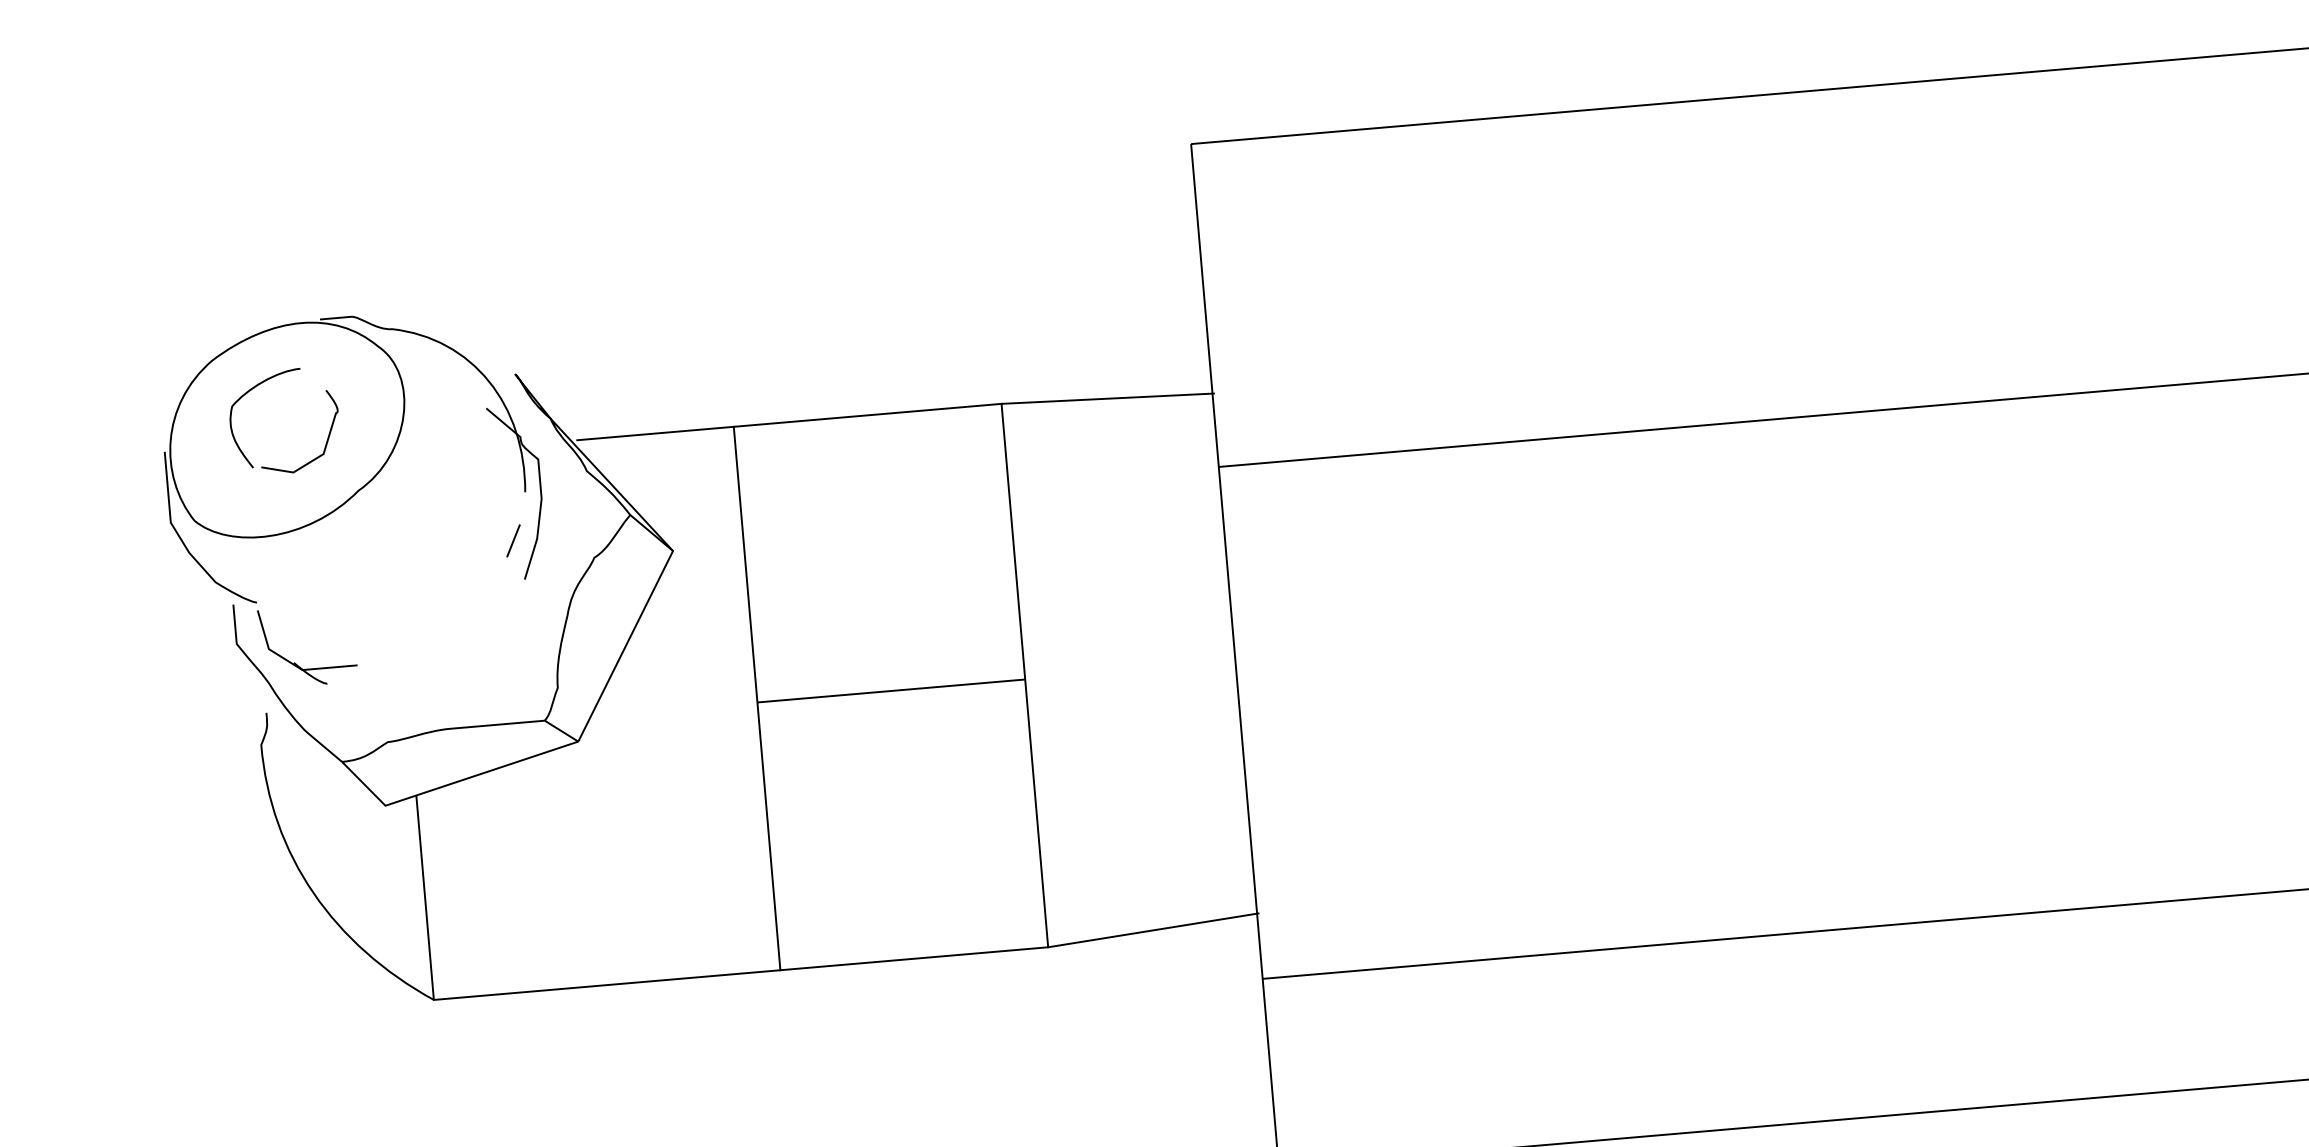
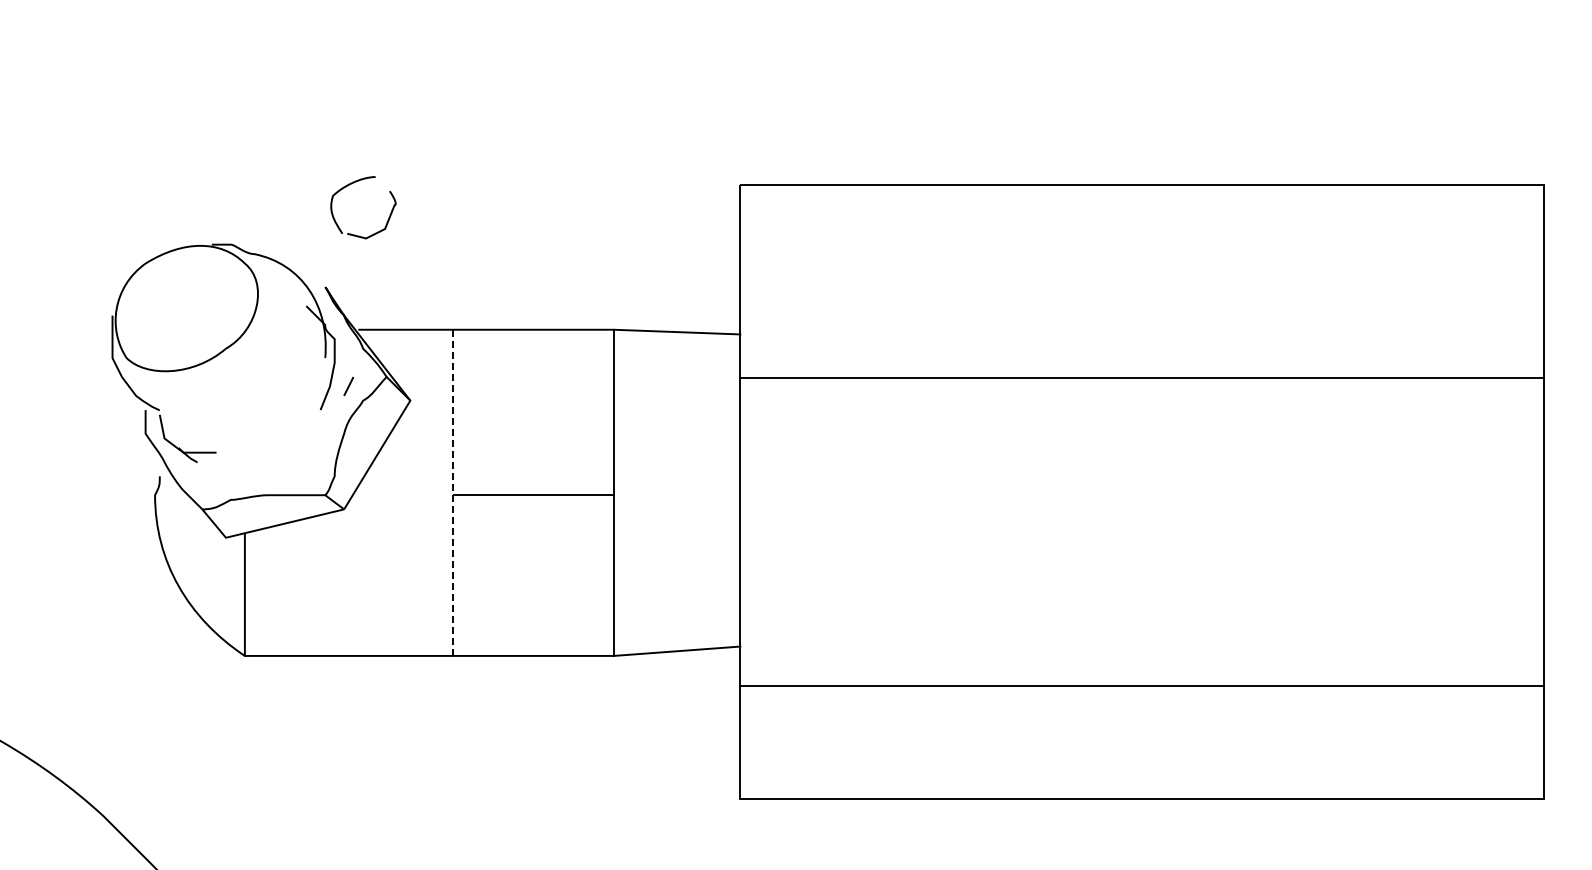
part: (266, 382) -> (354, 183), moved
line: (513, 540) -> (348, 386), moved
line: (756, 697) -> (452, 492), solid -> dashed

